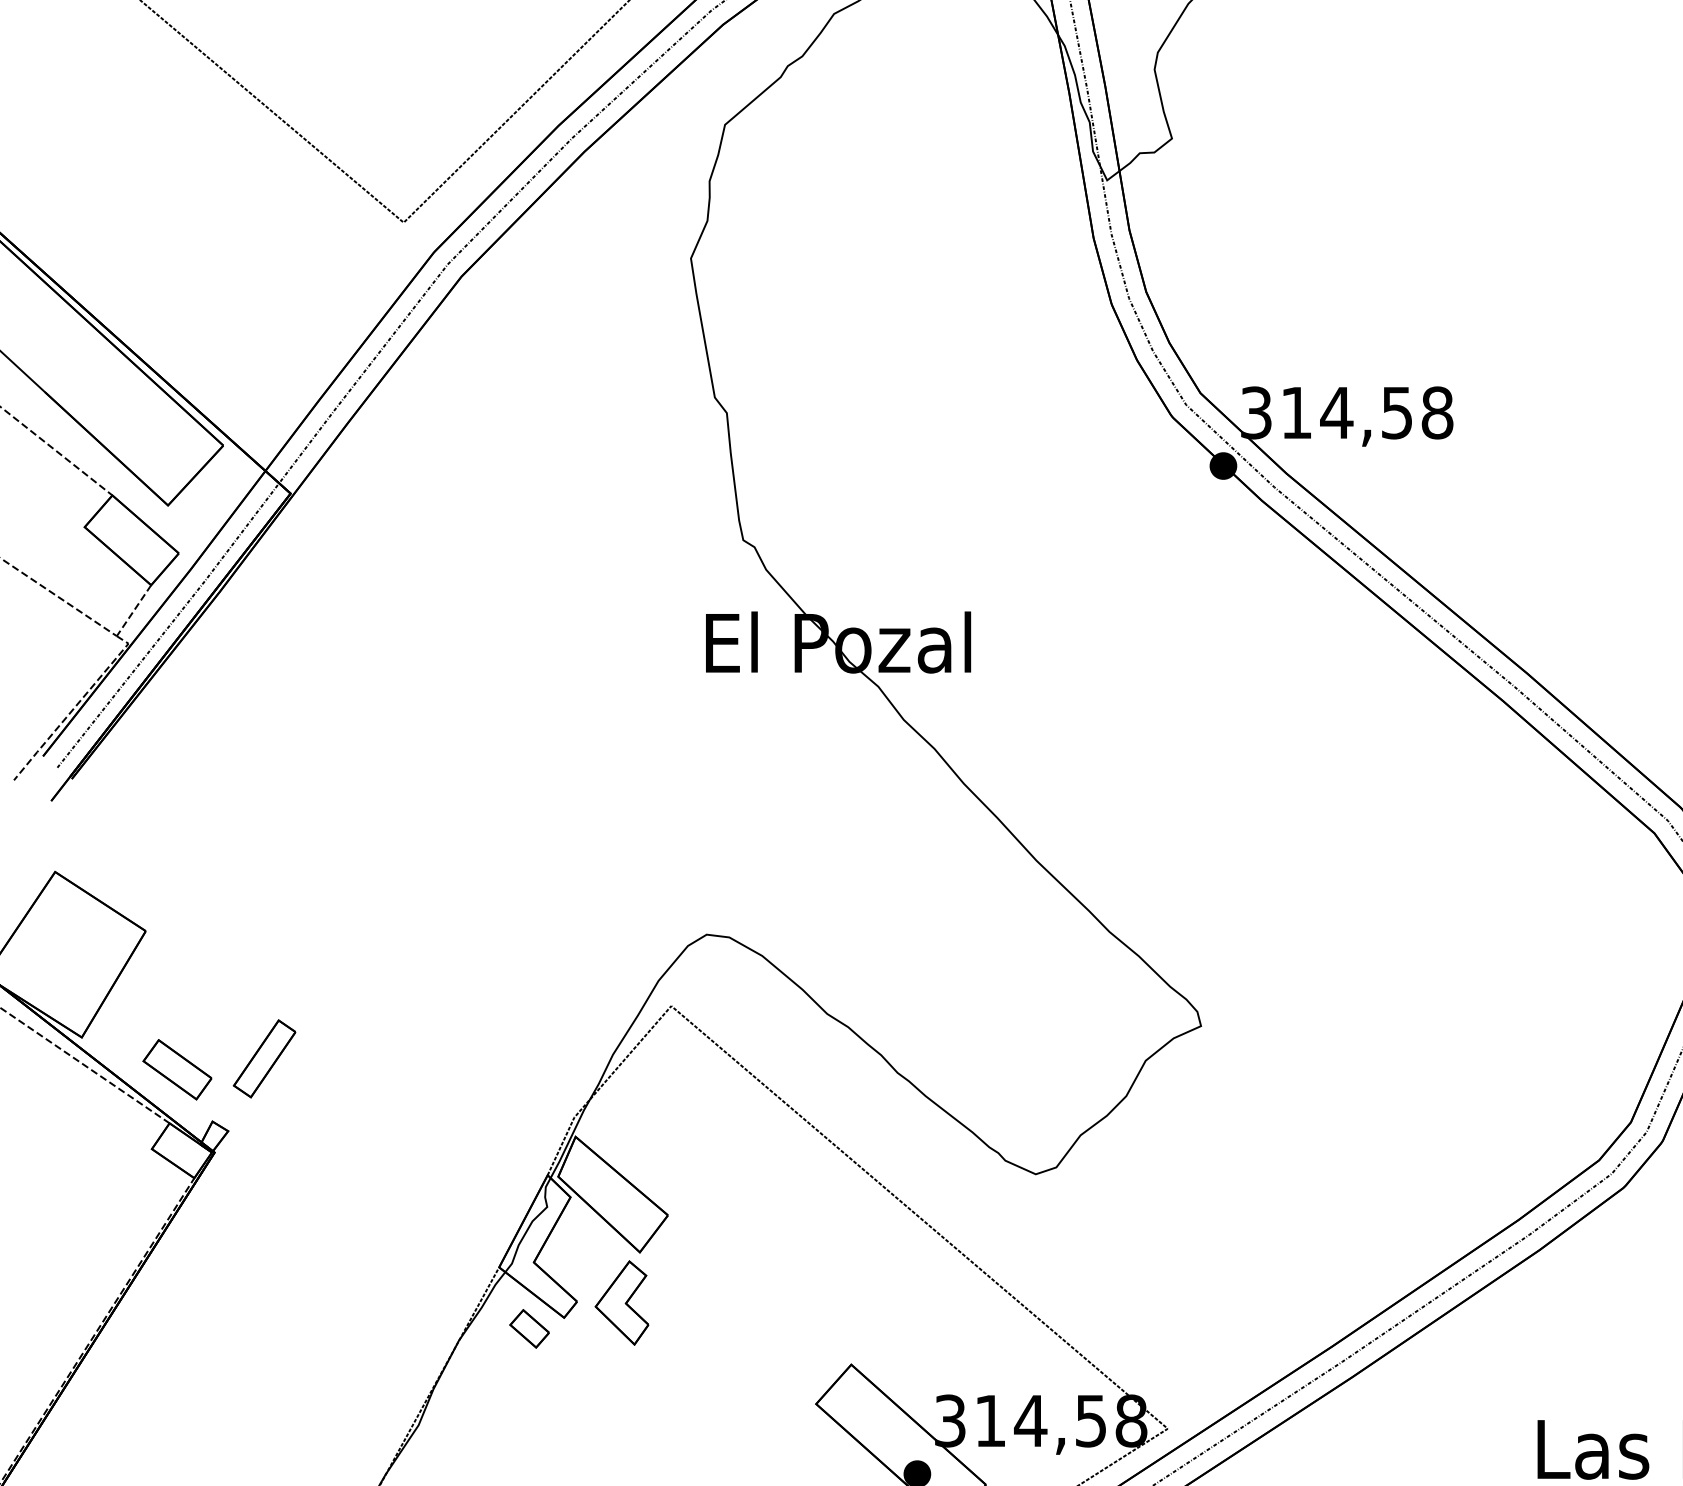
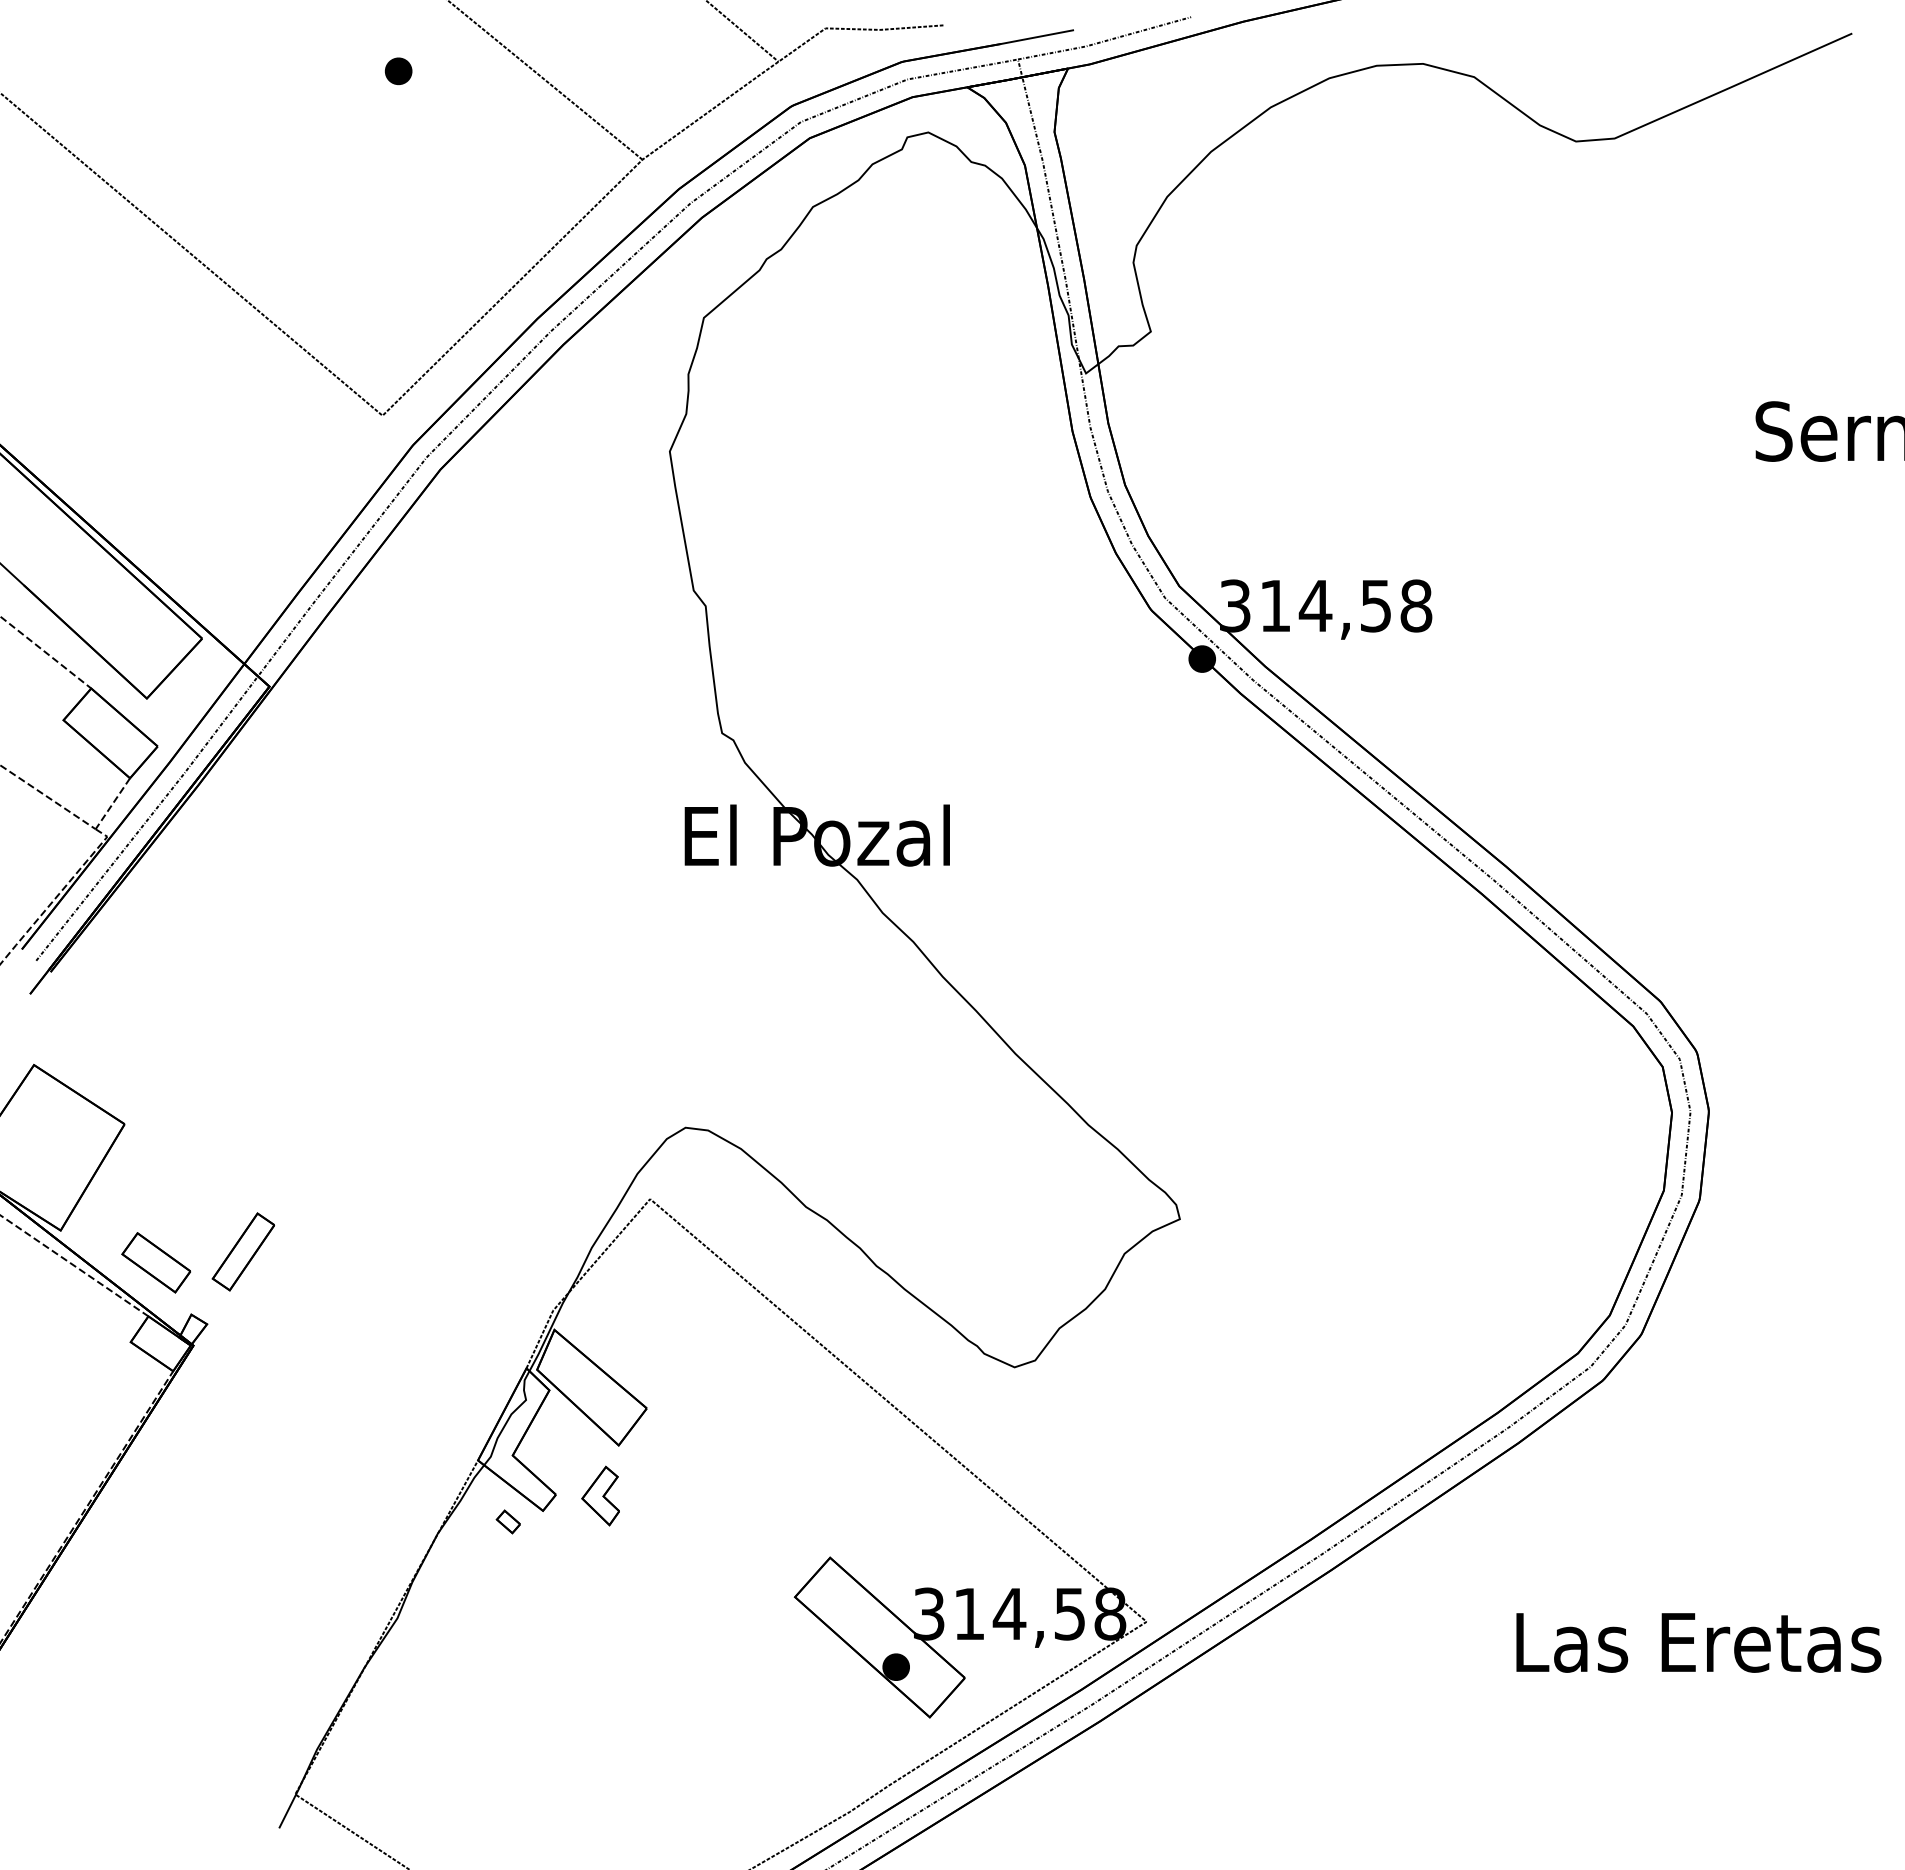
part: (621, 1302) -> (600, 1495), size x0.7
part: (529, 1328) -> (508, 1521), size x0.6

